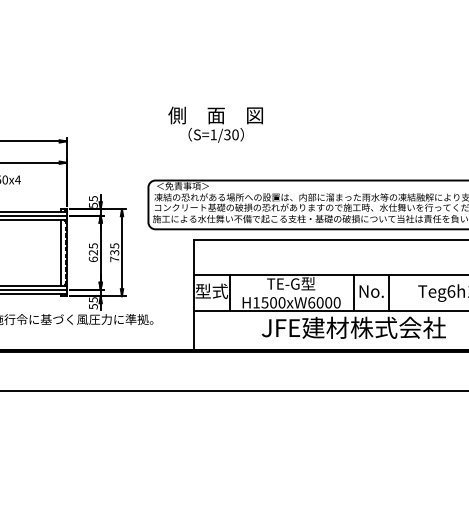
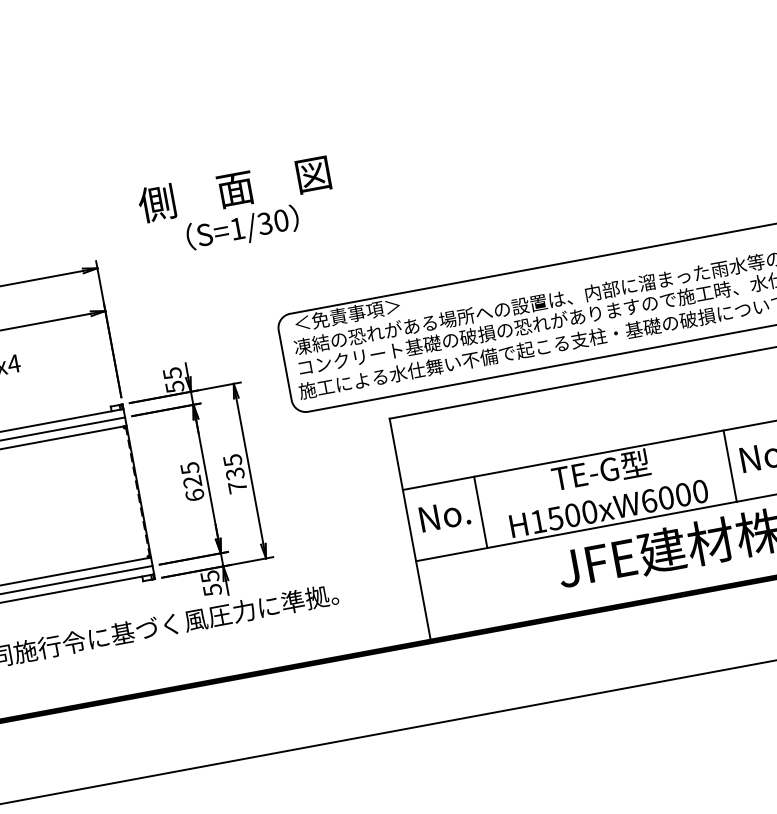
text: (215, 124) -> (237, 207), moved
line: (60, 252) -> (126, 493), removed
text: (211, 291) -> (443, 515), 型式 -> No.

